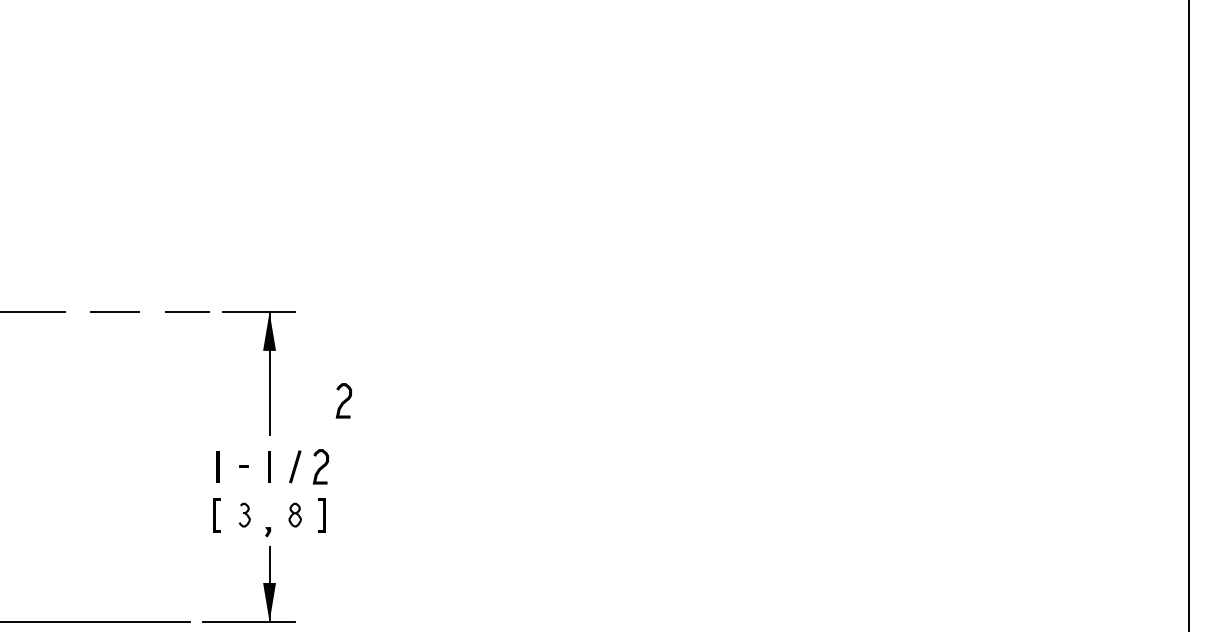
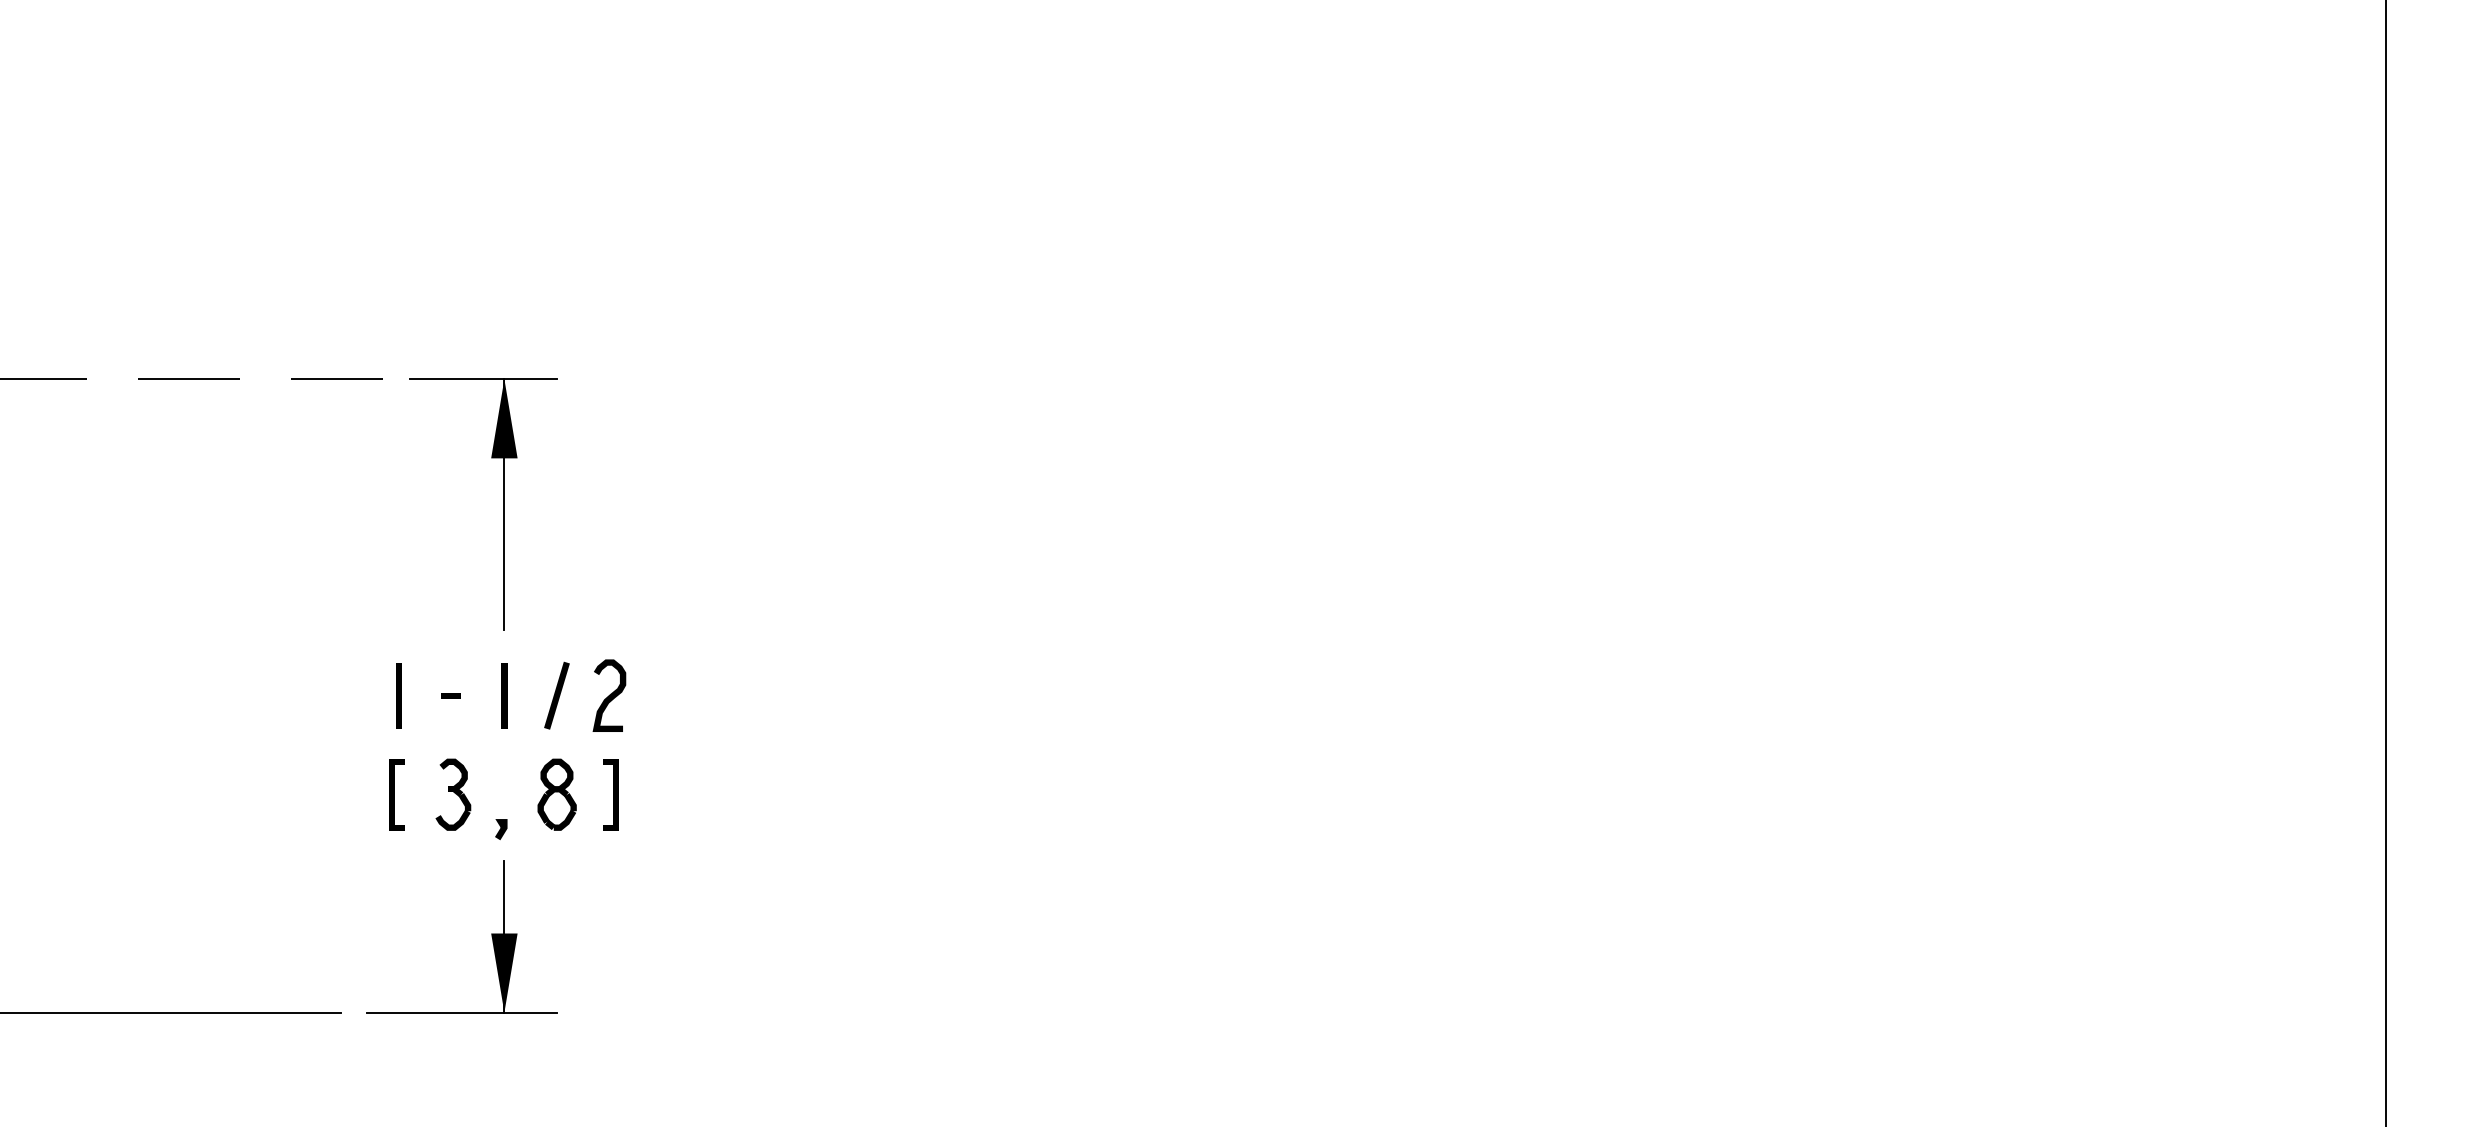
curve: (343, 400) -> (655, 559), removed
part: (244, 514) -> (453, 793), size x1.43
part: (294, 514) -> (555, 793), size x1.43

